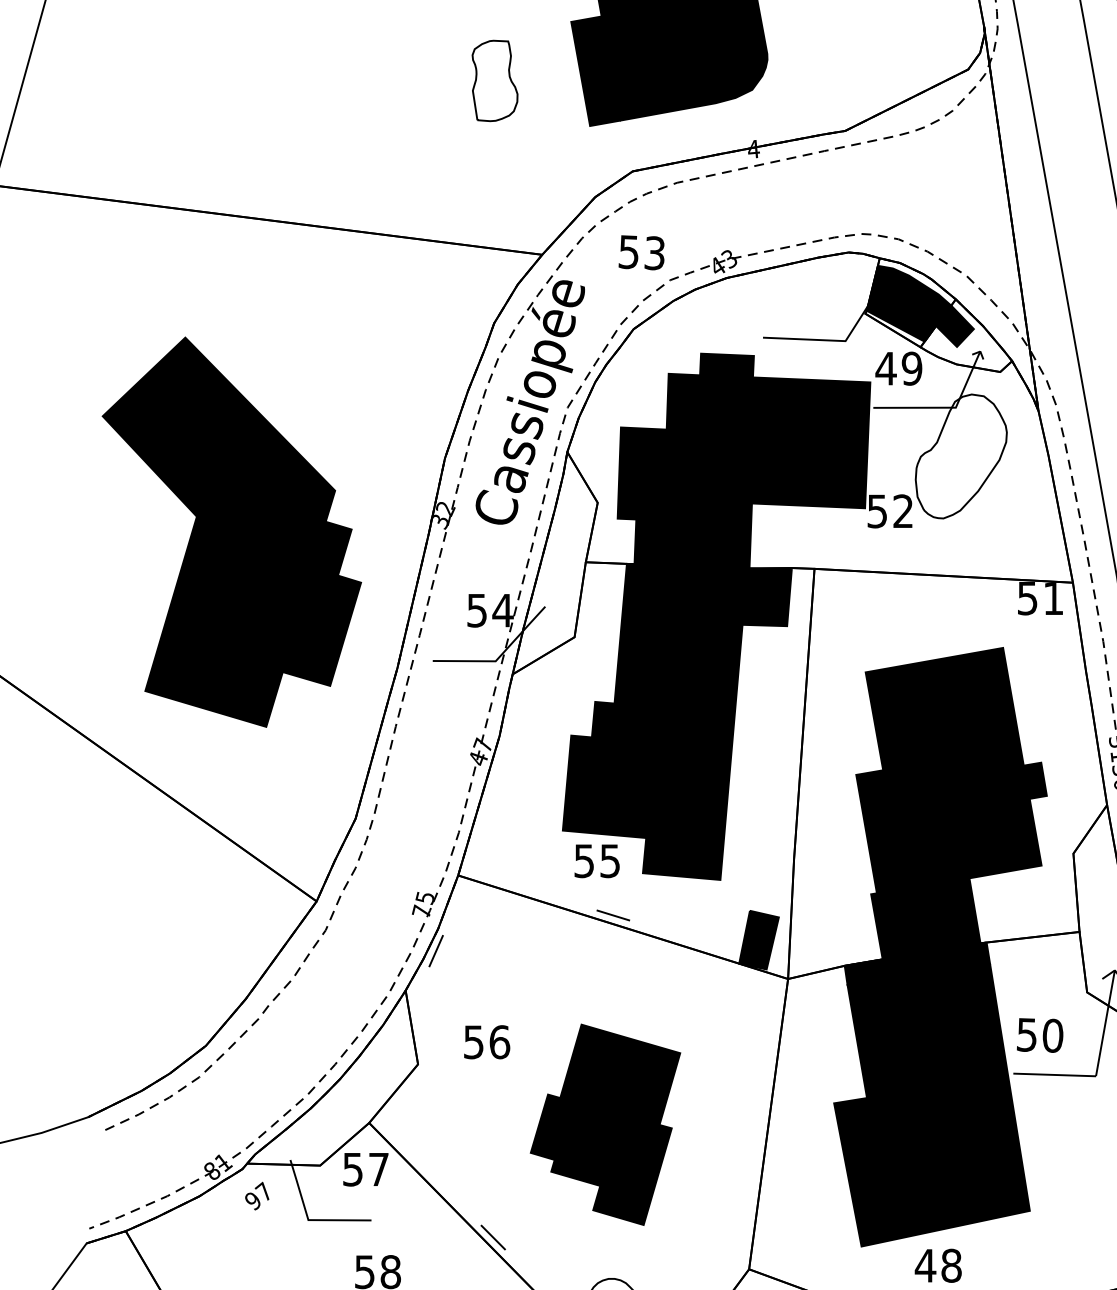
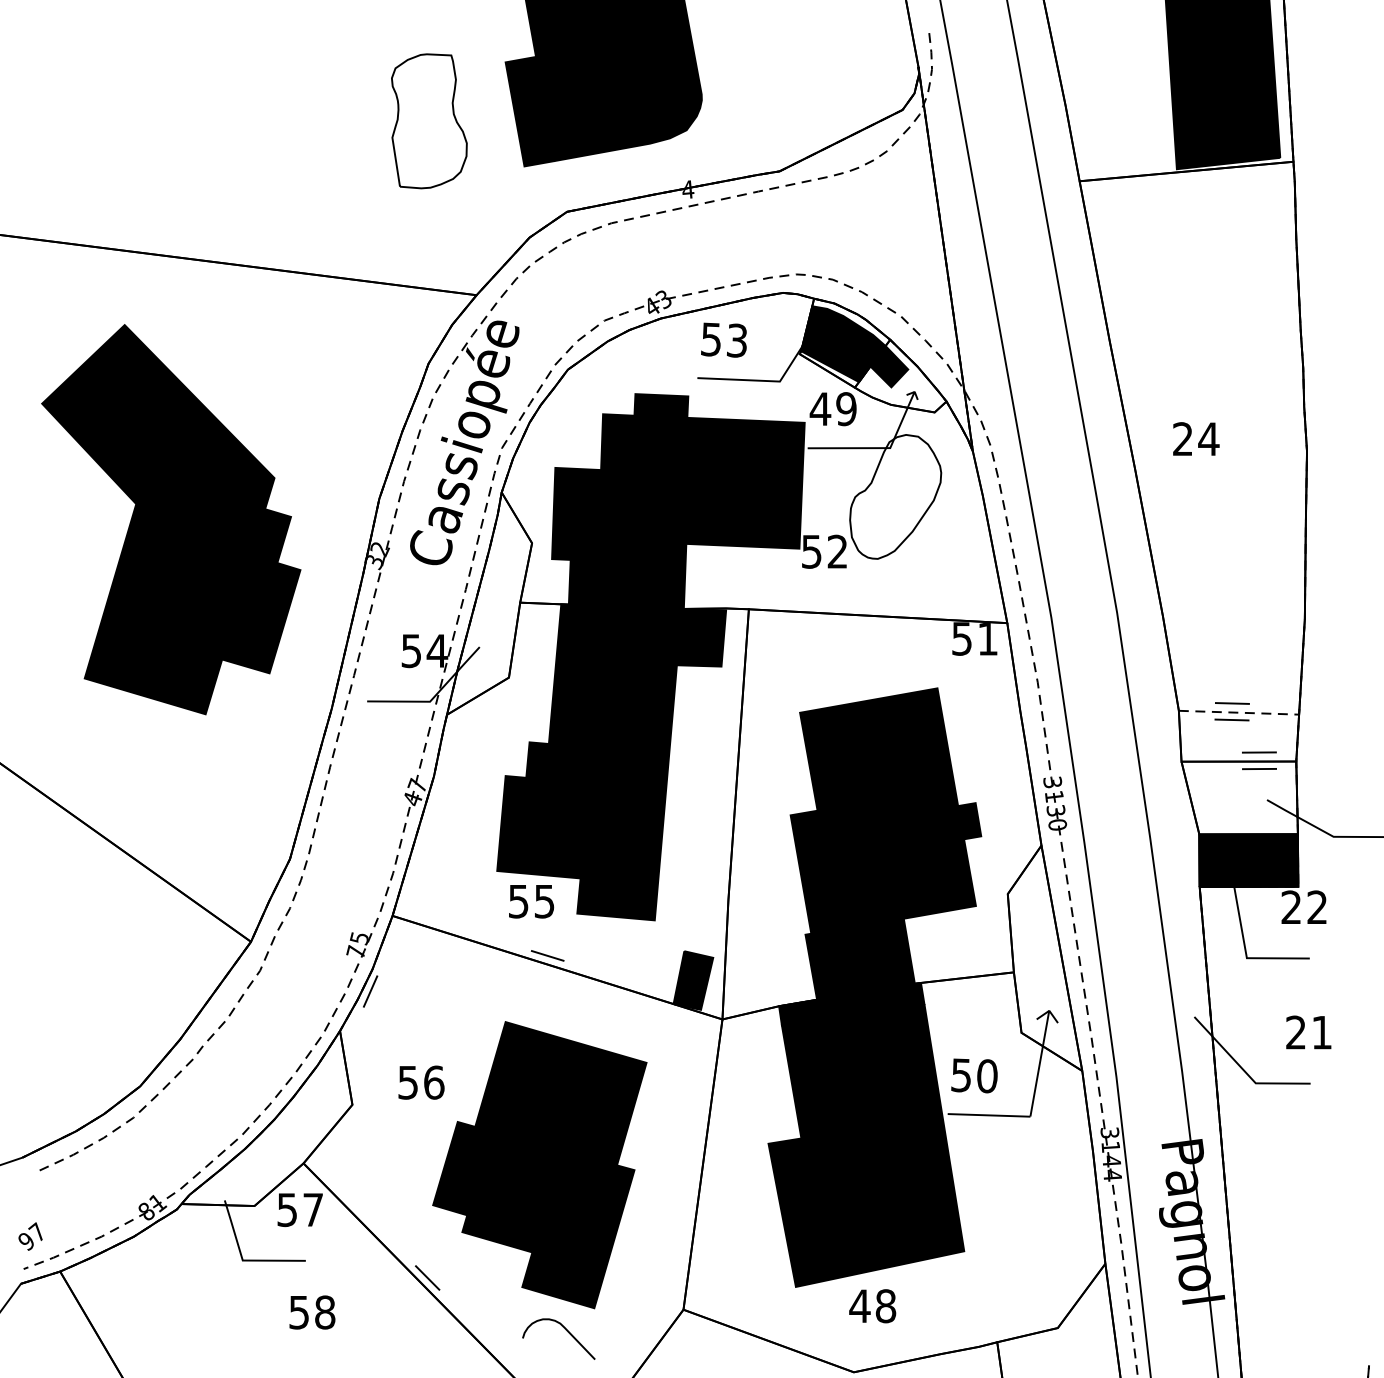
part: (495, 81) -> (429, 121), size x1.67
text: (641, 252) -> (723, 339), moved
part: (232, 532) -> (171, 519), moved
part: (605, 1125) -> (539, 1165), size x1.43
text: (257, 1196) -> (30, 1236), moved

